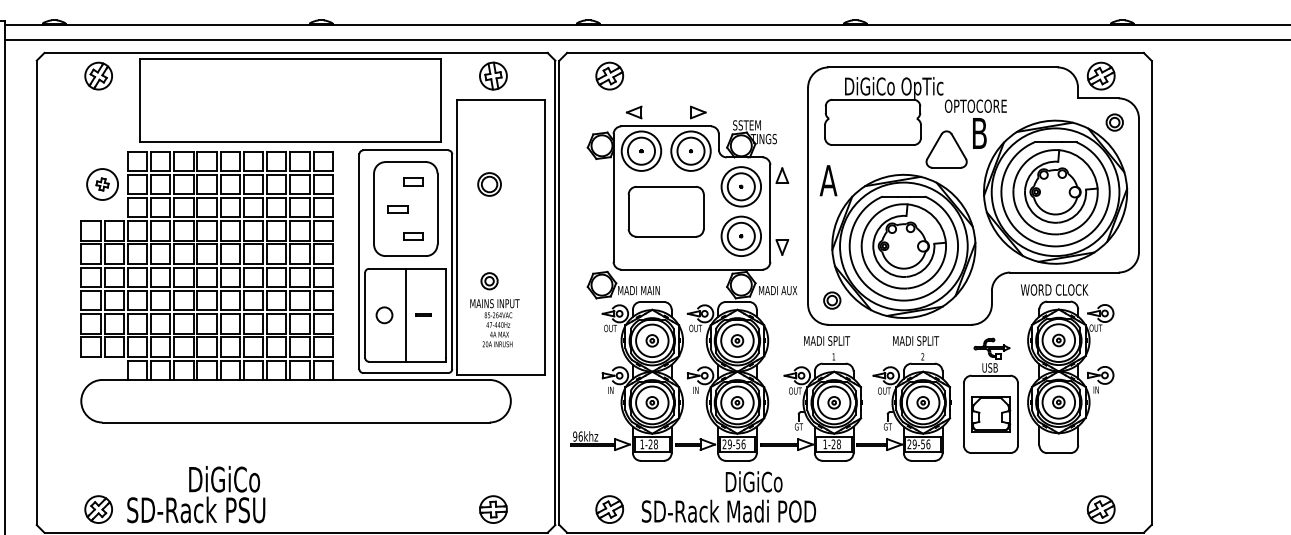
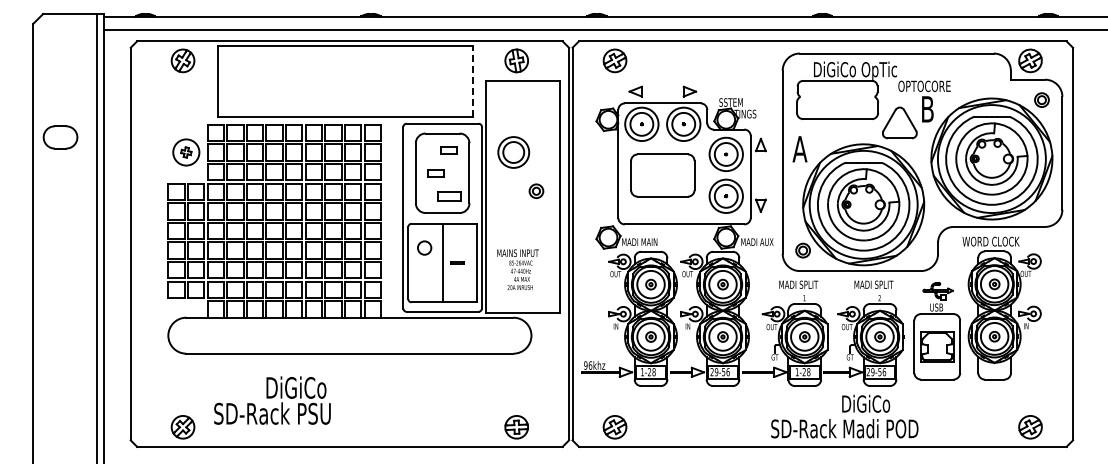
line: (441, 100) -> (472, 81), solid -> dashed
part: (488, 184) -> (512, 152), size x1.6
part: (412, 236) -> (448, 196), size x1.4
part: (489, 280) -> (536, 190), moved
circle: (384, 314) -> (424, 247), moved
text: (196, 494) -> (272, 400), moved
text: (728, 496) -> (844, 416), moved

